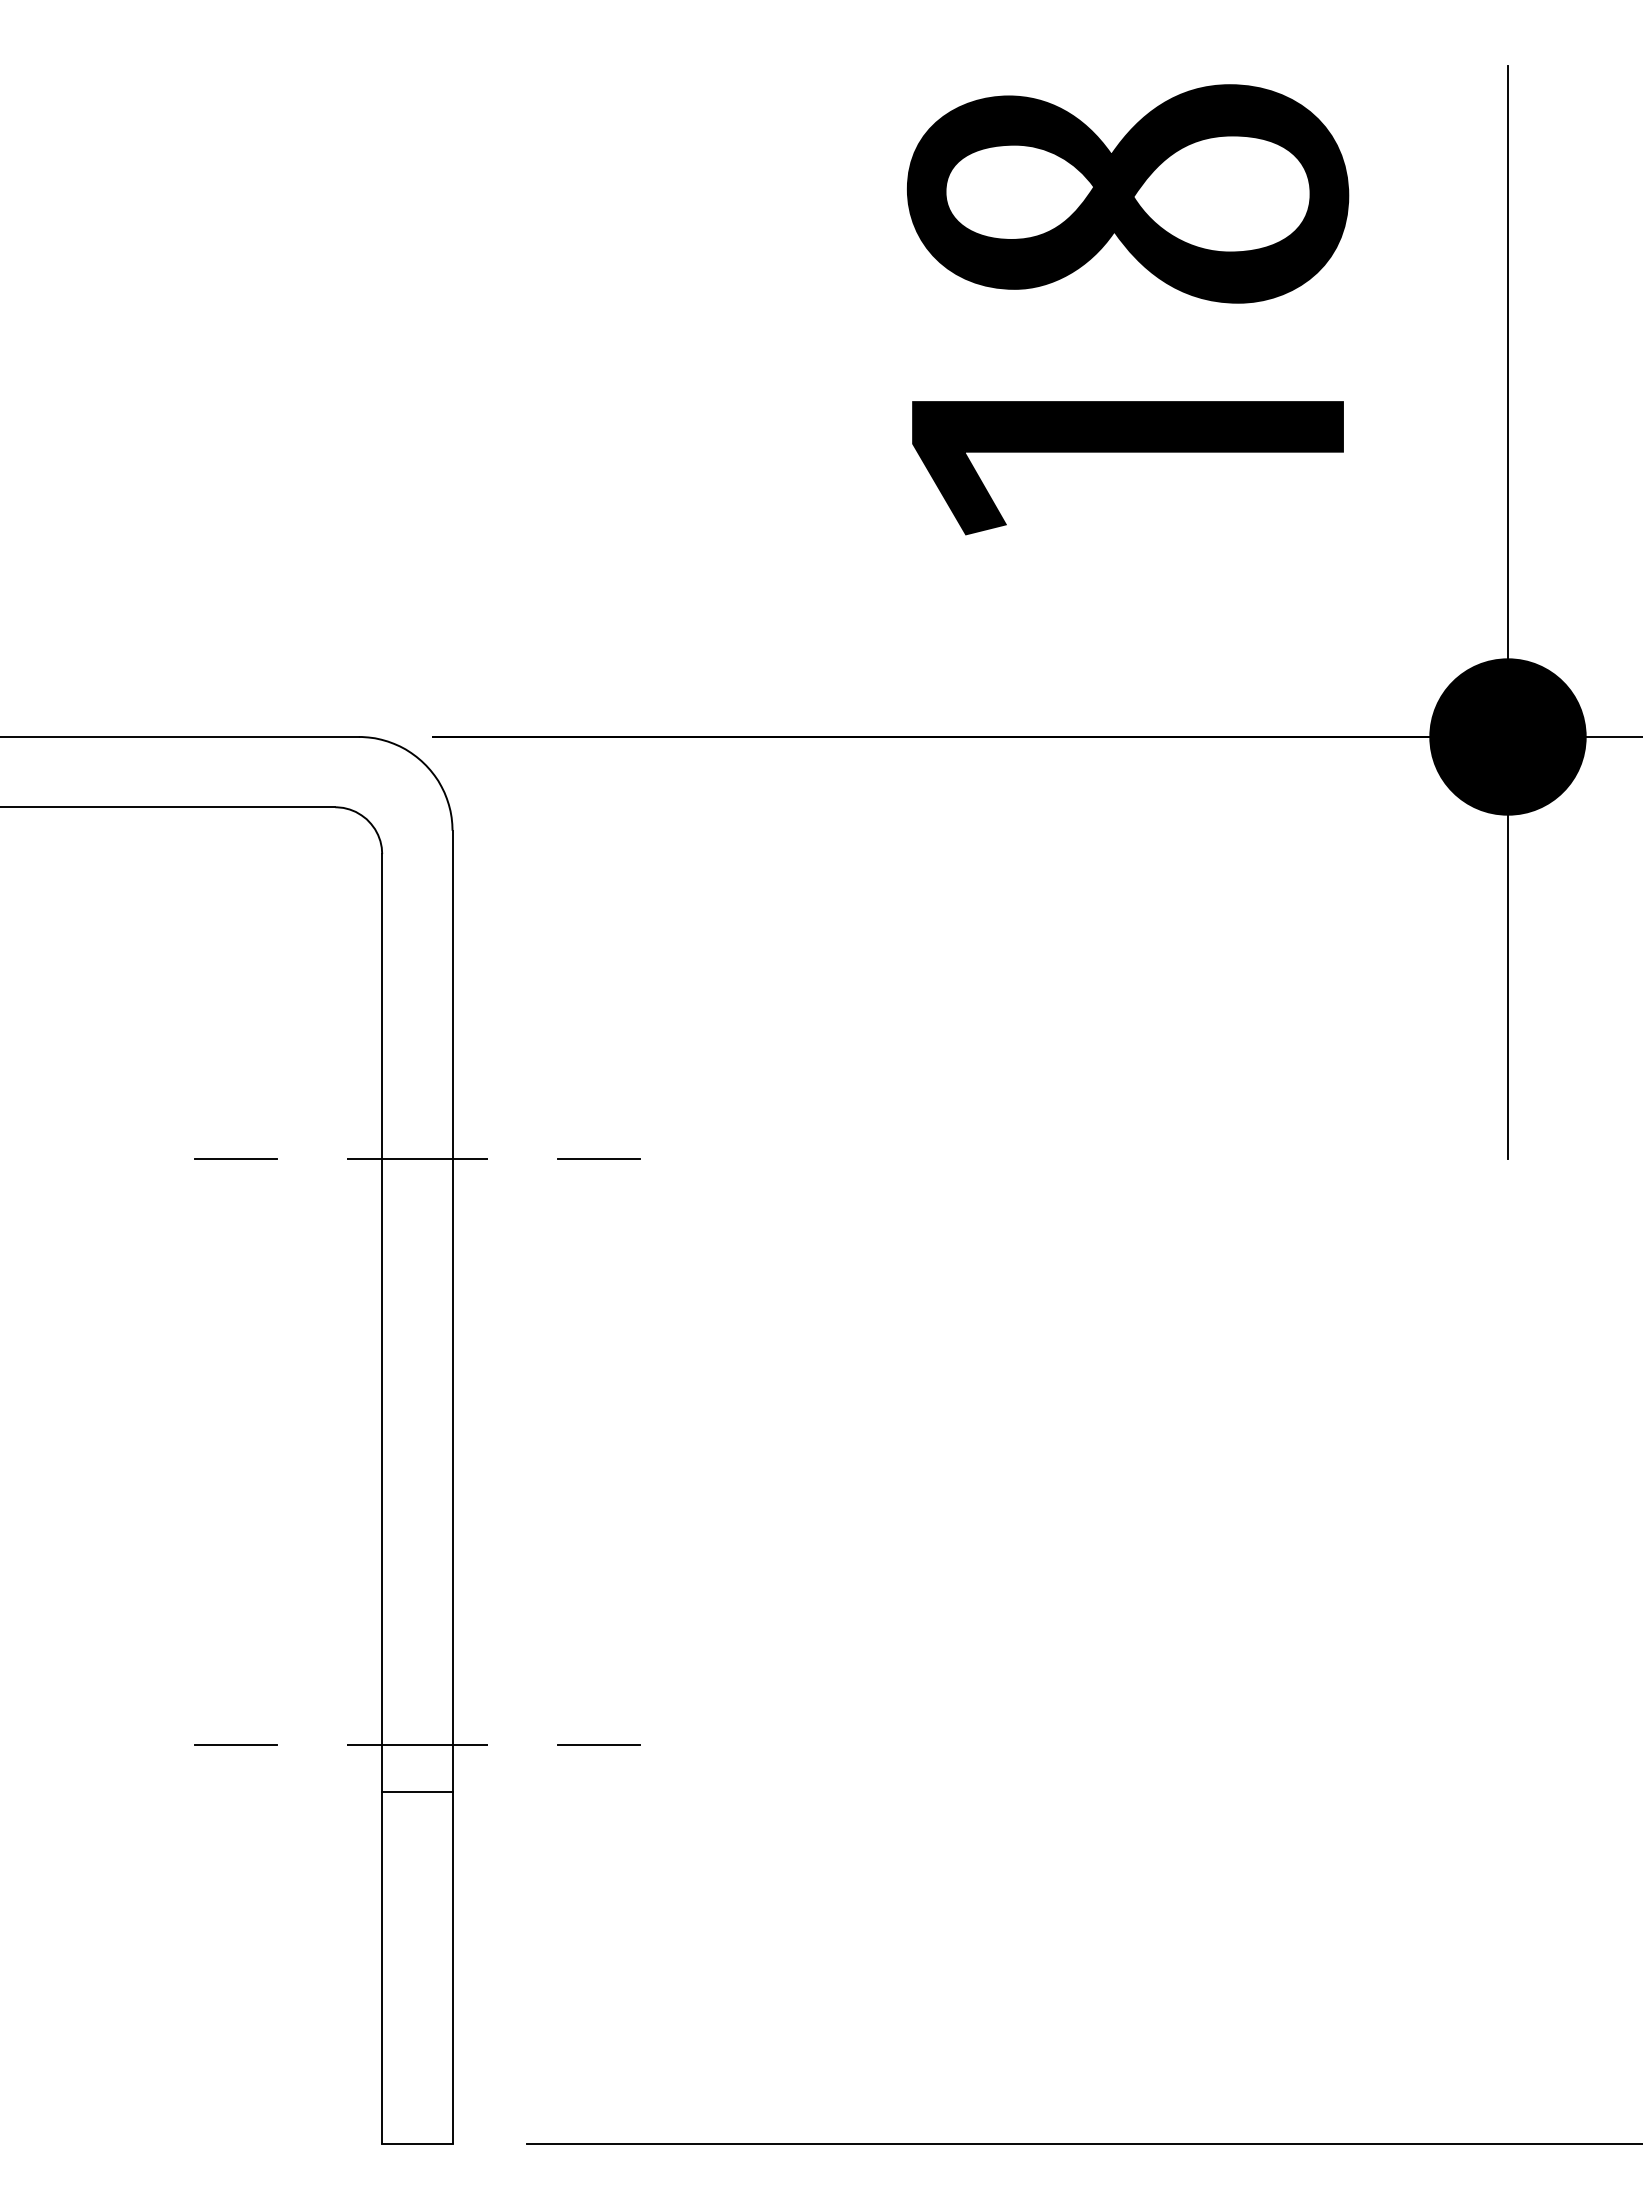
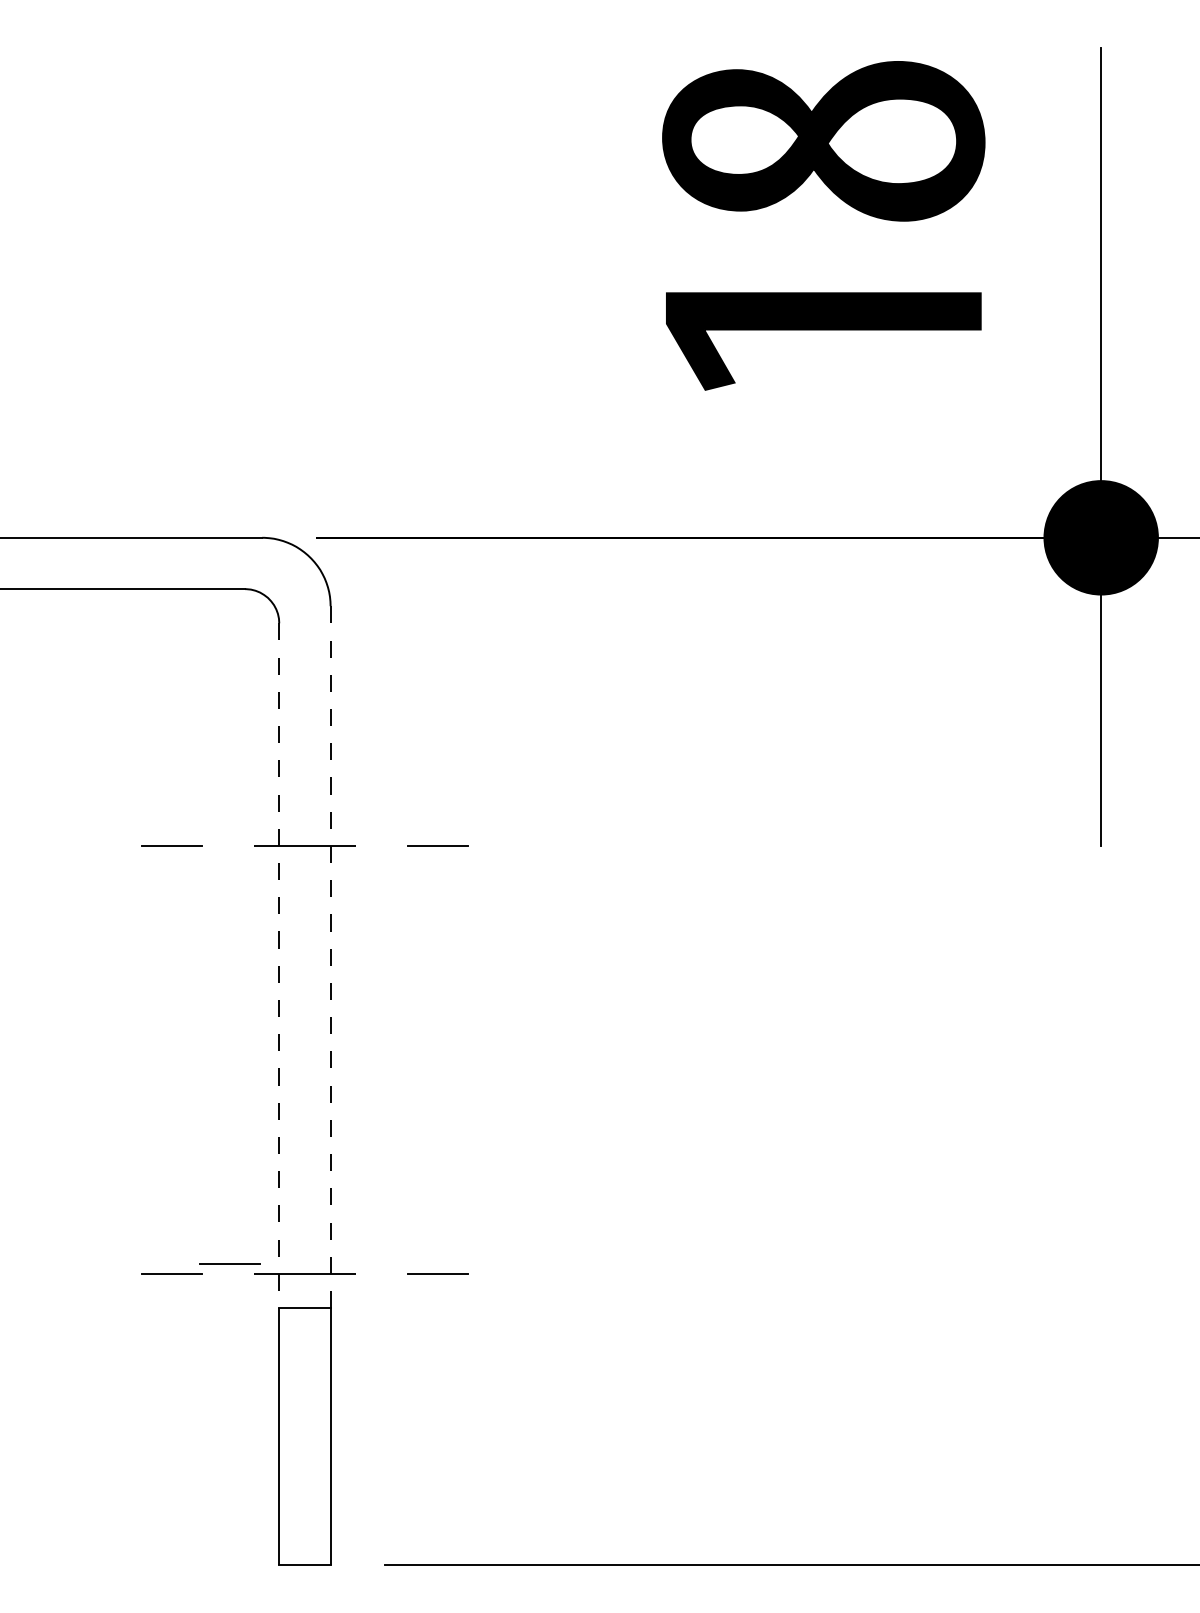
line: (452, 1311) -> (330, 957), solid -> dashed
line: (382, 1323) -> (279, 966), solid -> dashed
line: (314, 1730) -> (229, 1263), added

